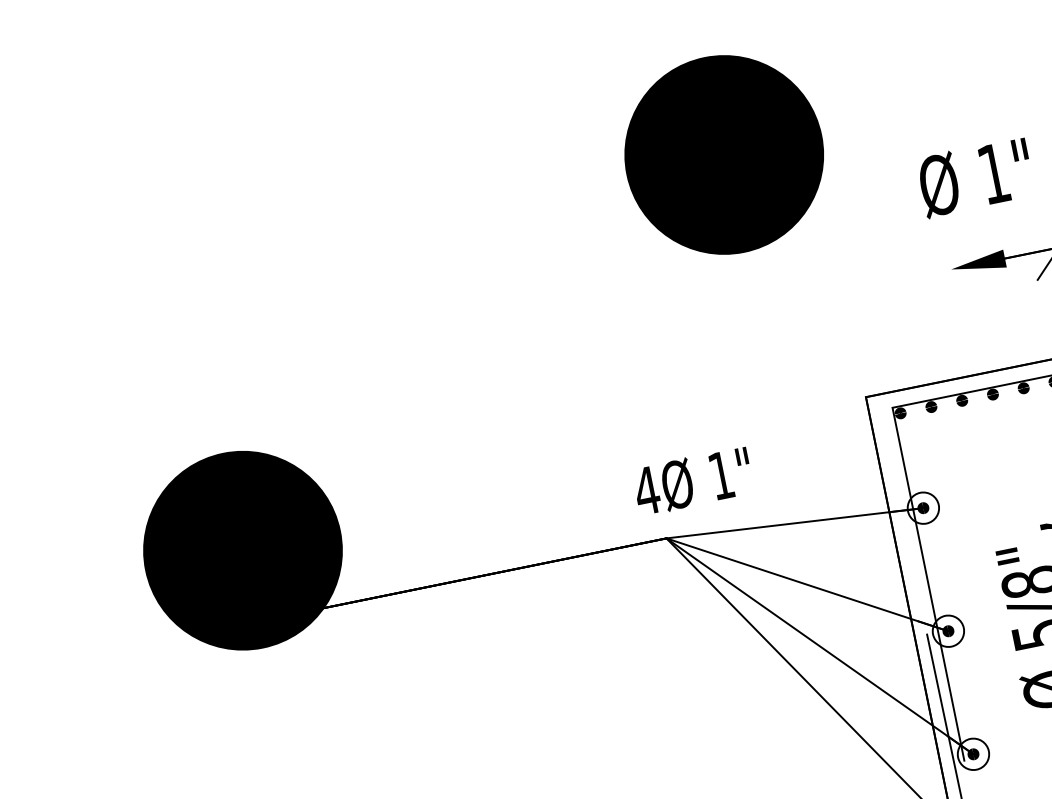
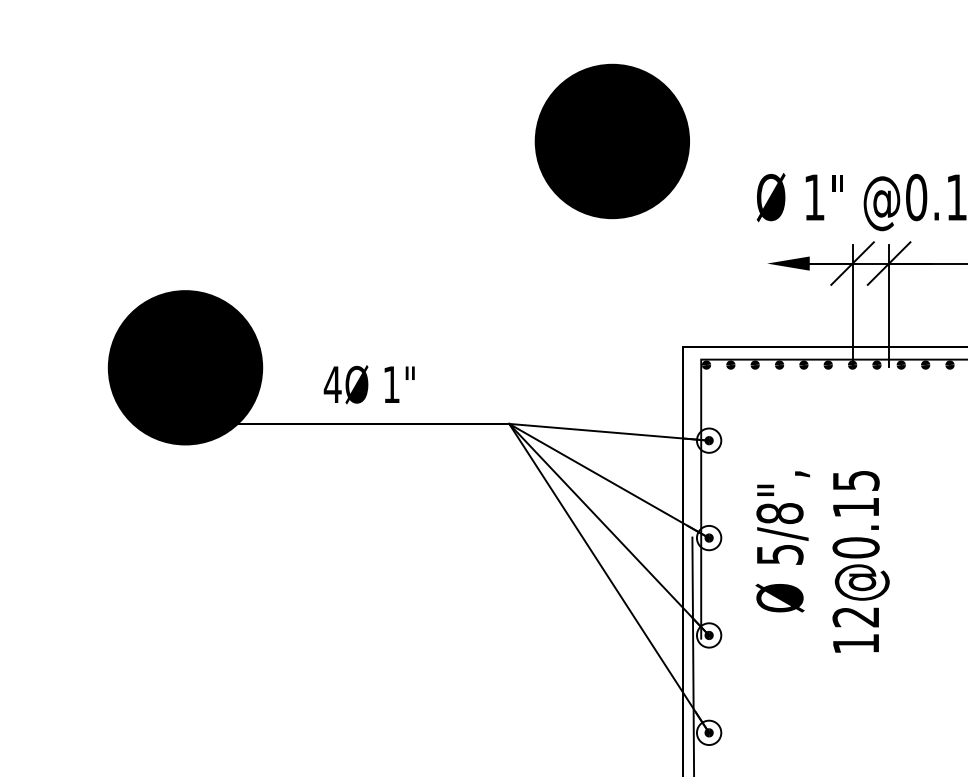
text: (692, 481) -> (368, 384), moved

